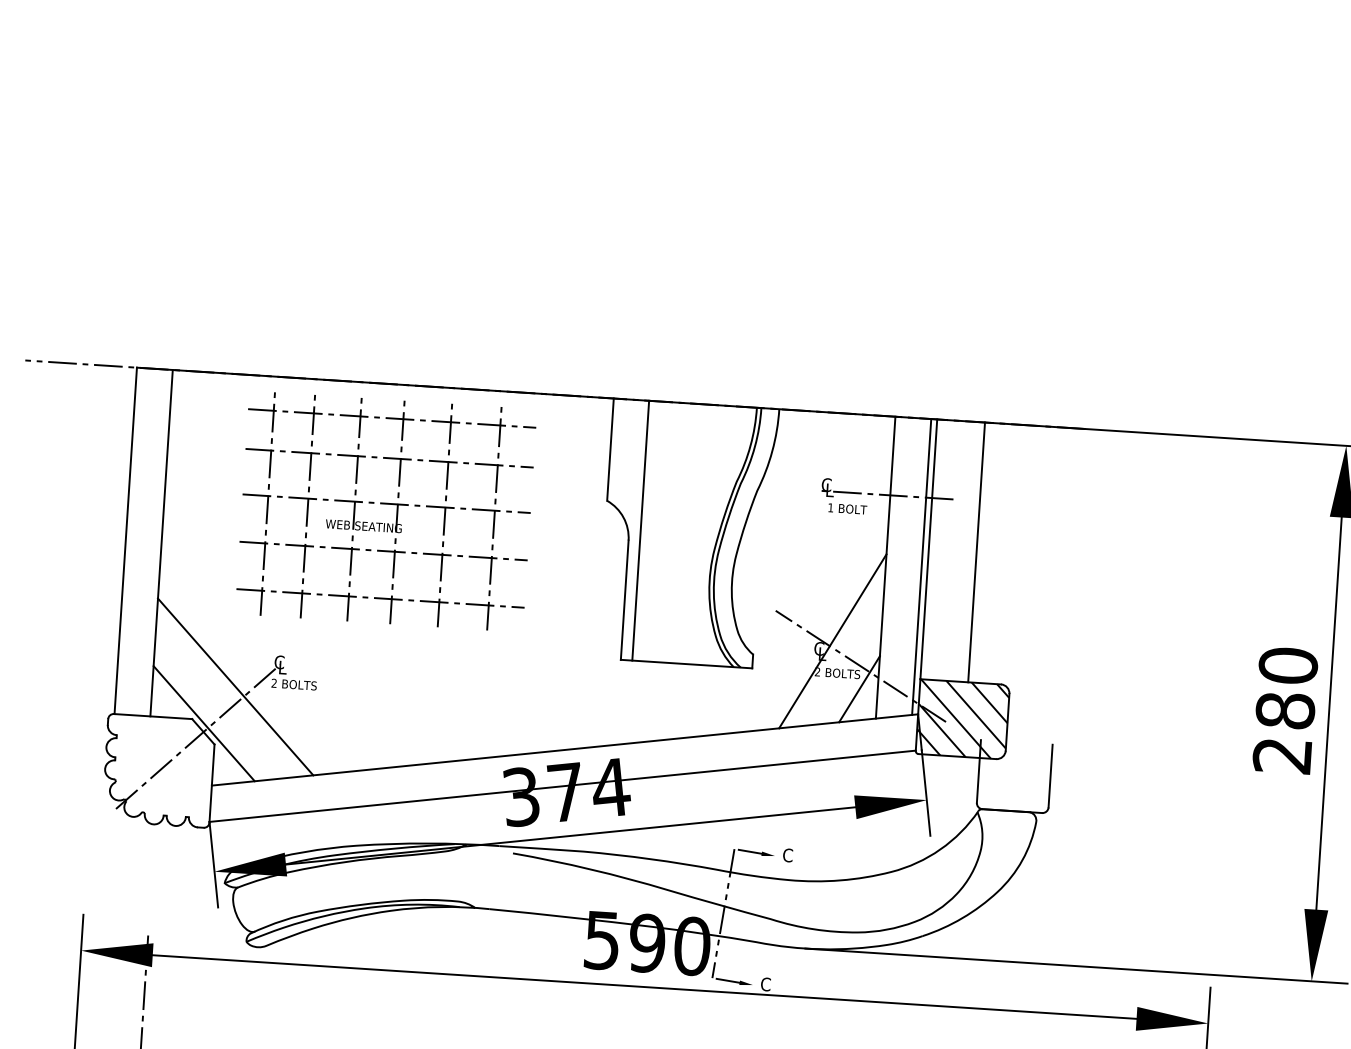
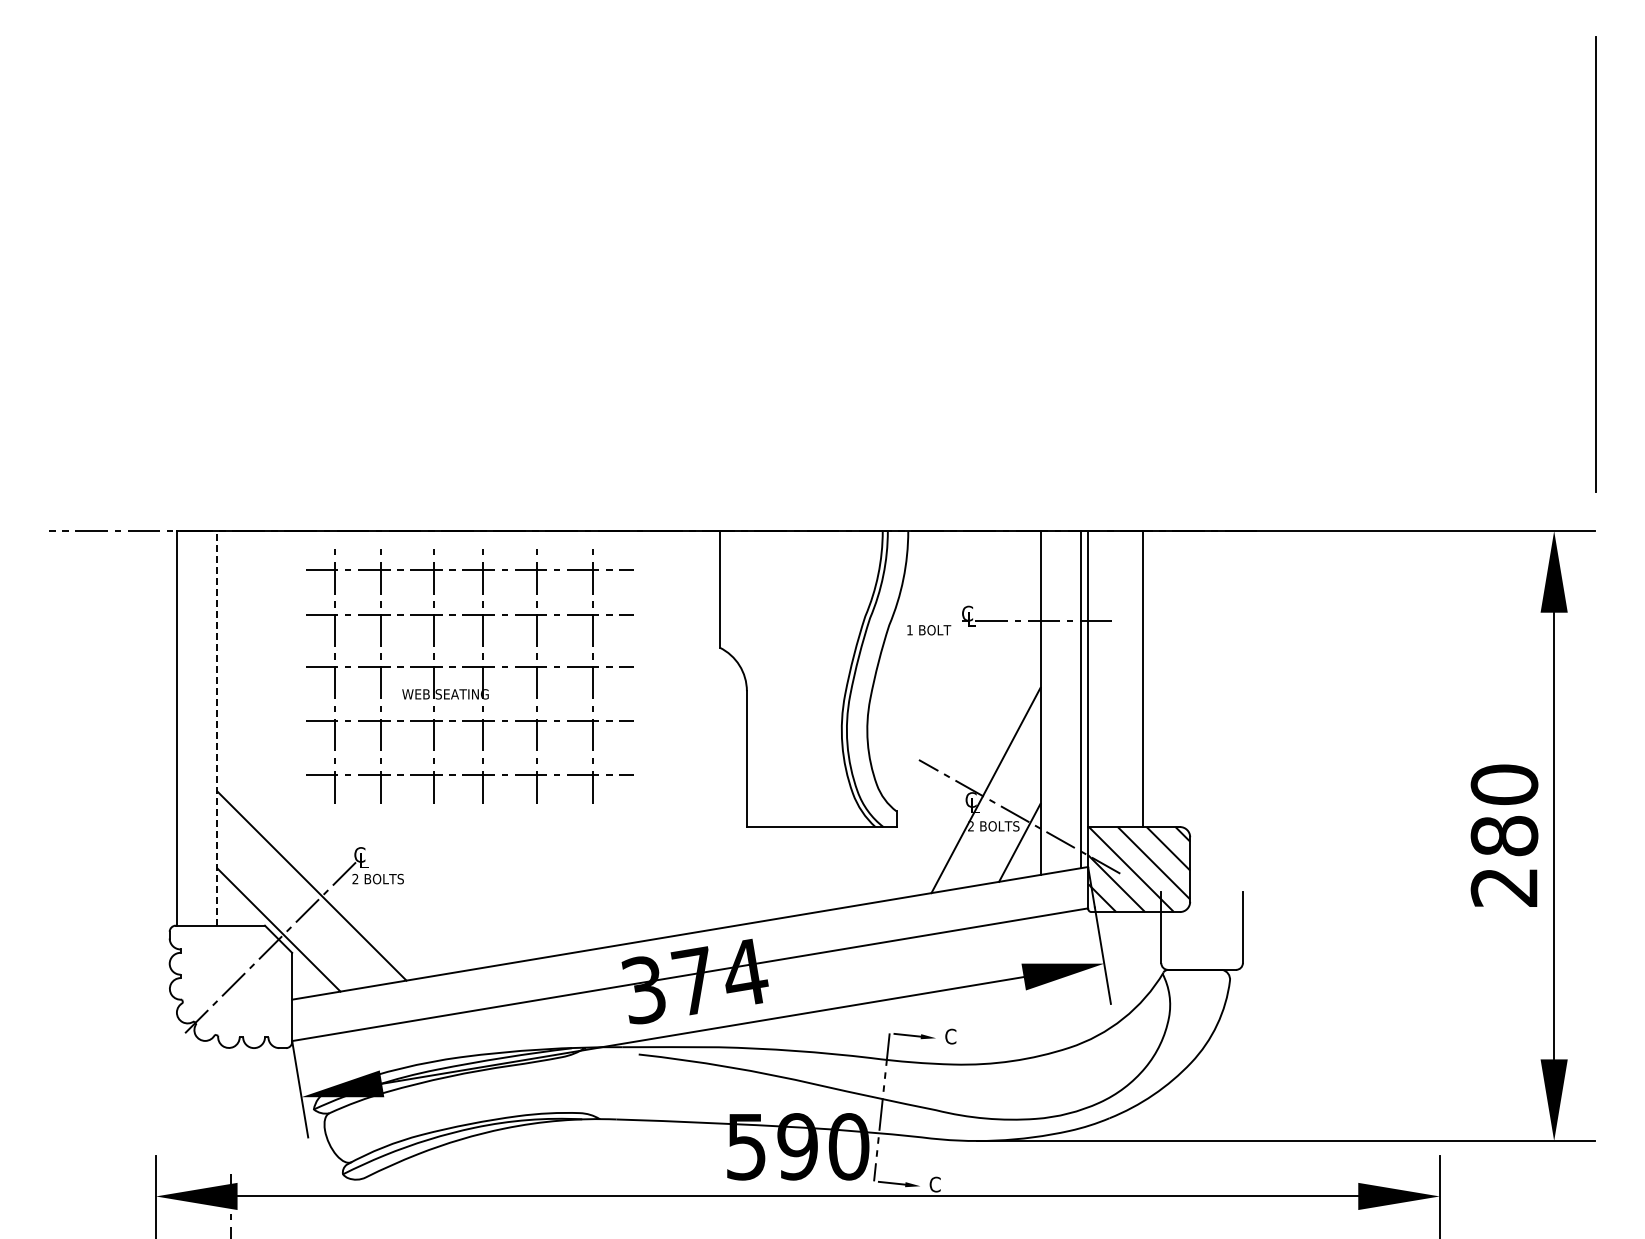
text: (847, 509) -> (929, 630), moved
line: (640, 531) -> (759, 679), removed
line: (161, 542) -> (217, 727), solid -> dashed

